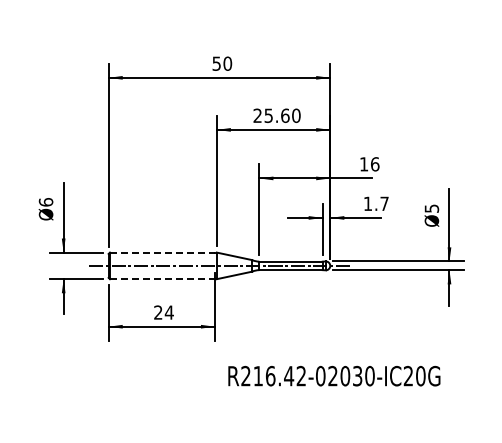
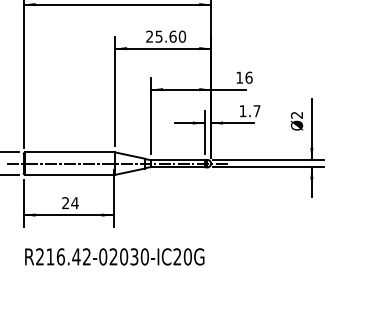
text: (431, 208) -> (296, 115), Ø5 -> Ø2
line: (162, 252) -> (69, 152), dashed -> solid
line: (162, 279) -> (69, 175), dashed -> solid
text: (334, 375) -> (114, 256), moved

